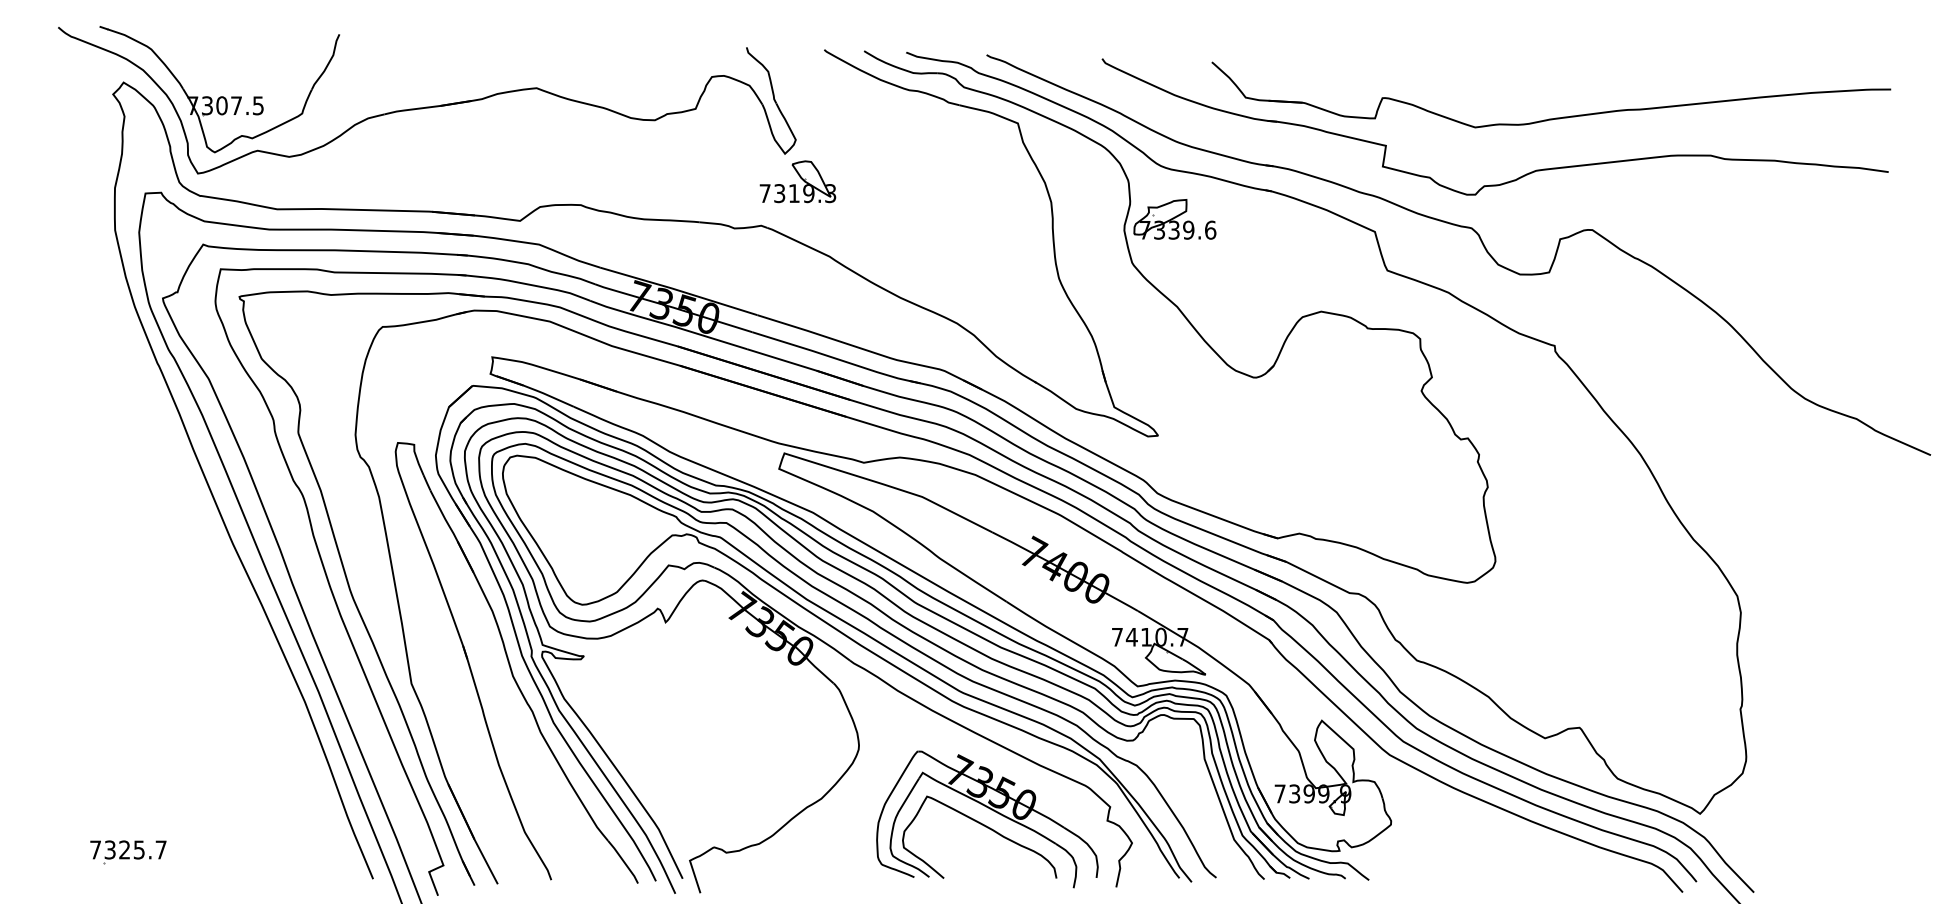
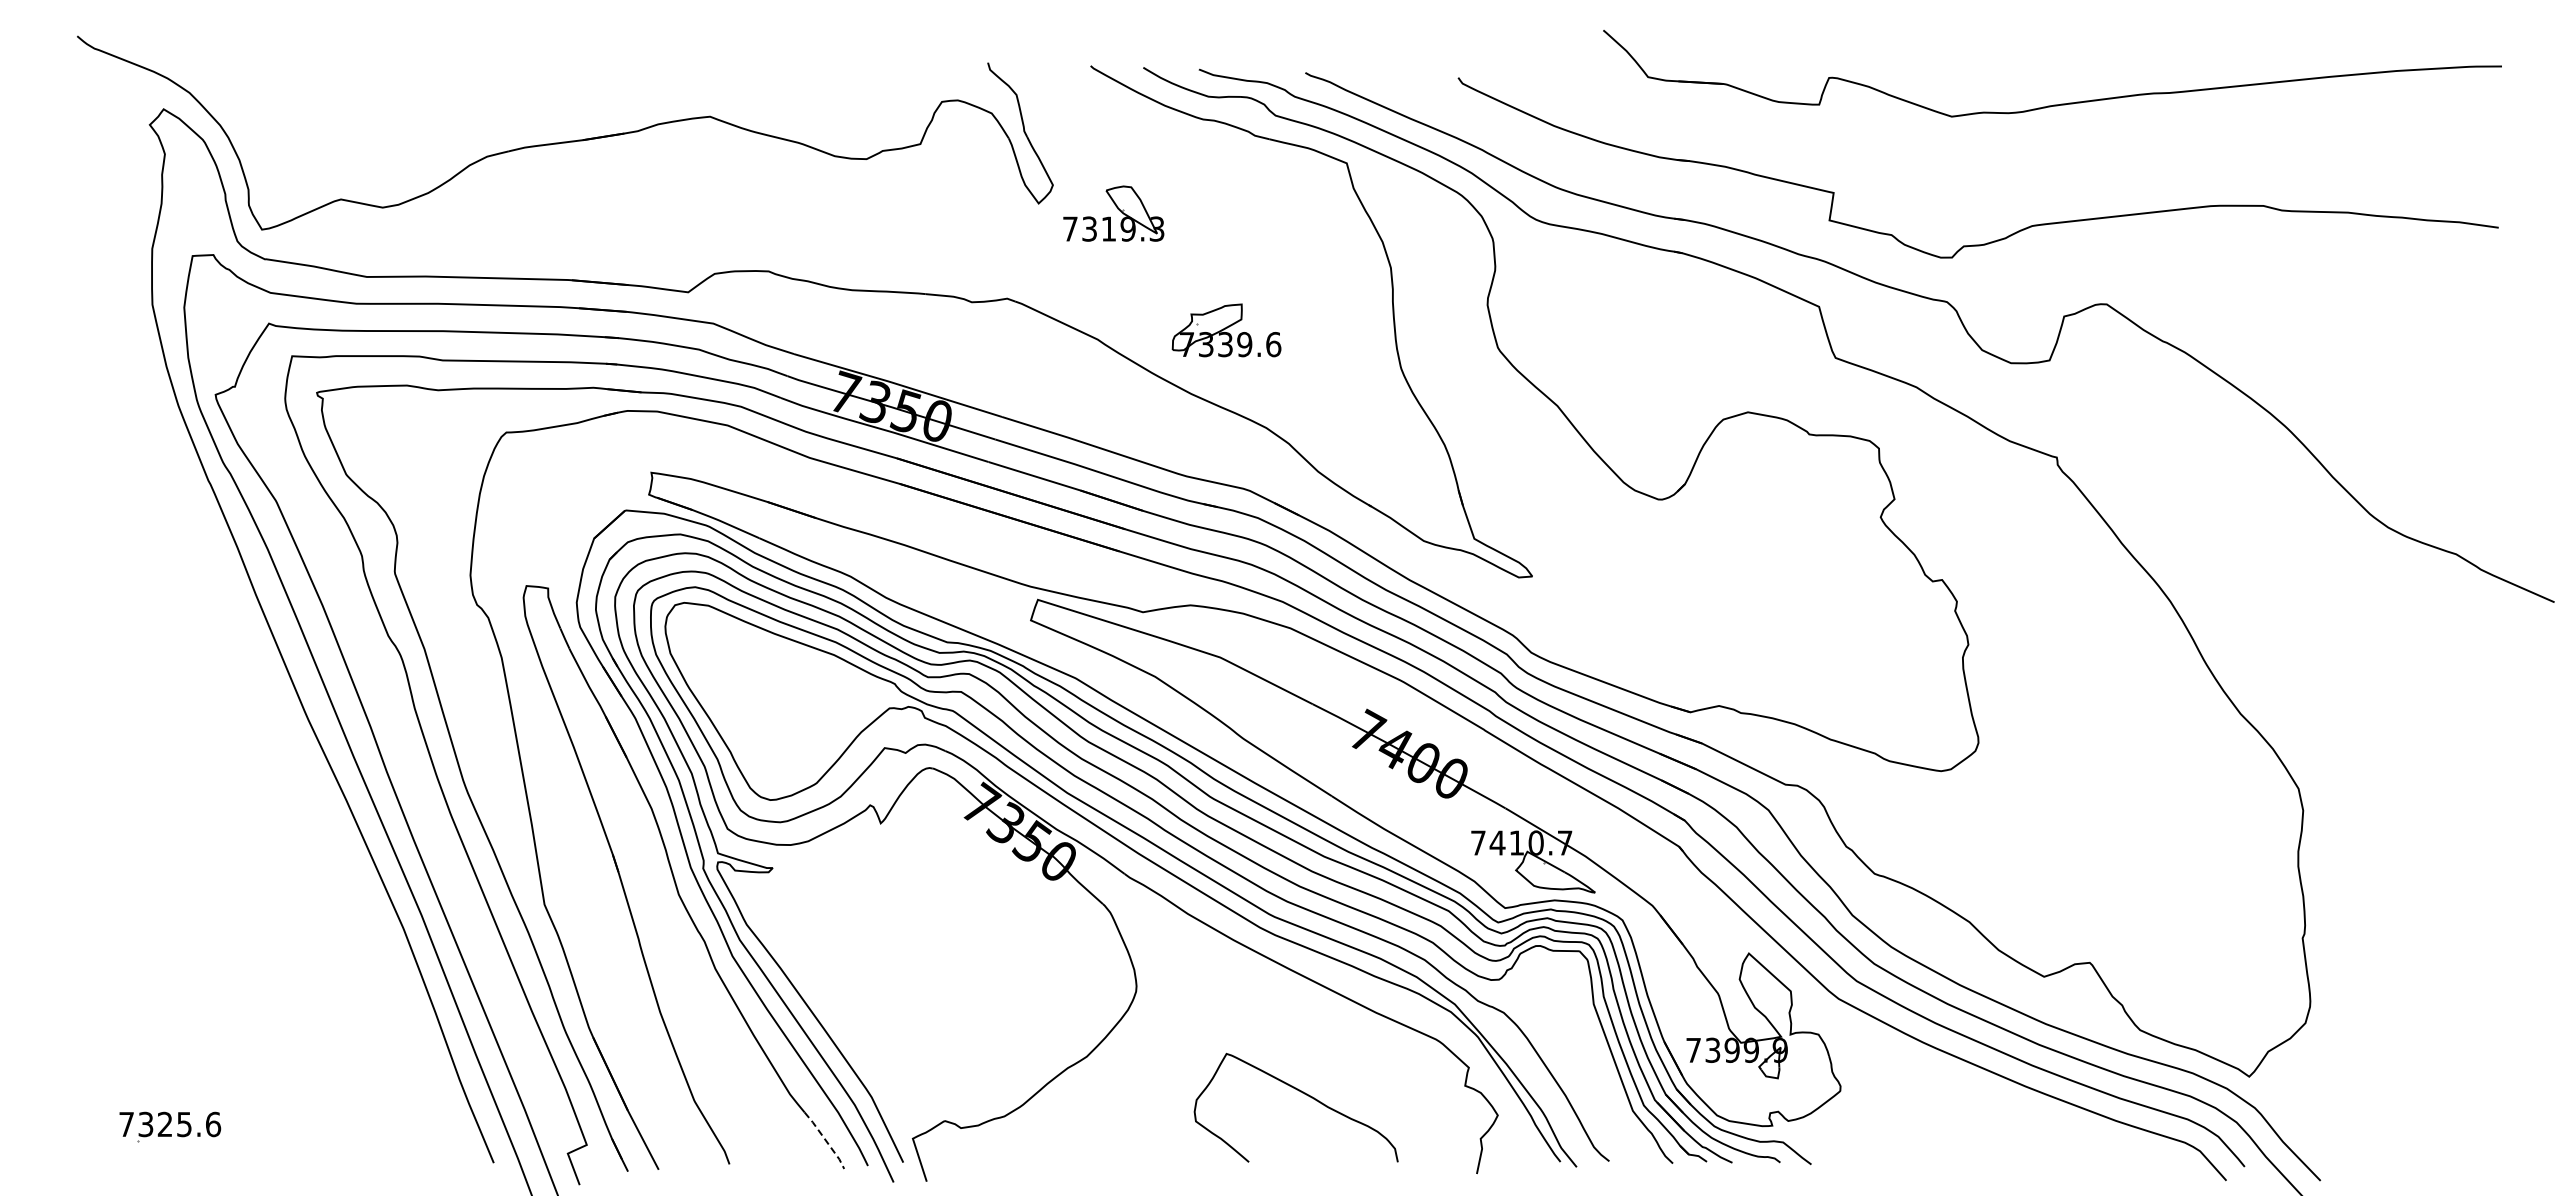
part: (220, 96) -> (291, 127), removed
part: (1552, 118) -> (2053, 104), moved
part: (797, 181) -> (1113, 213), moved
part: (1174, 219) -> (1226, 330), moved
part: (991, 809) -> (1311, 1071), removed
text: (161, 849) -> (213, 1124), 7325.7 -> 7325.6
line: (623, 862) -> (825, 1140), solid -> dashed

